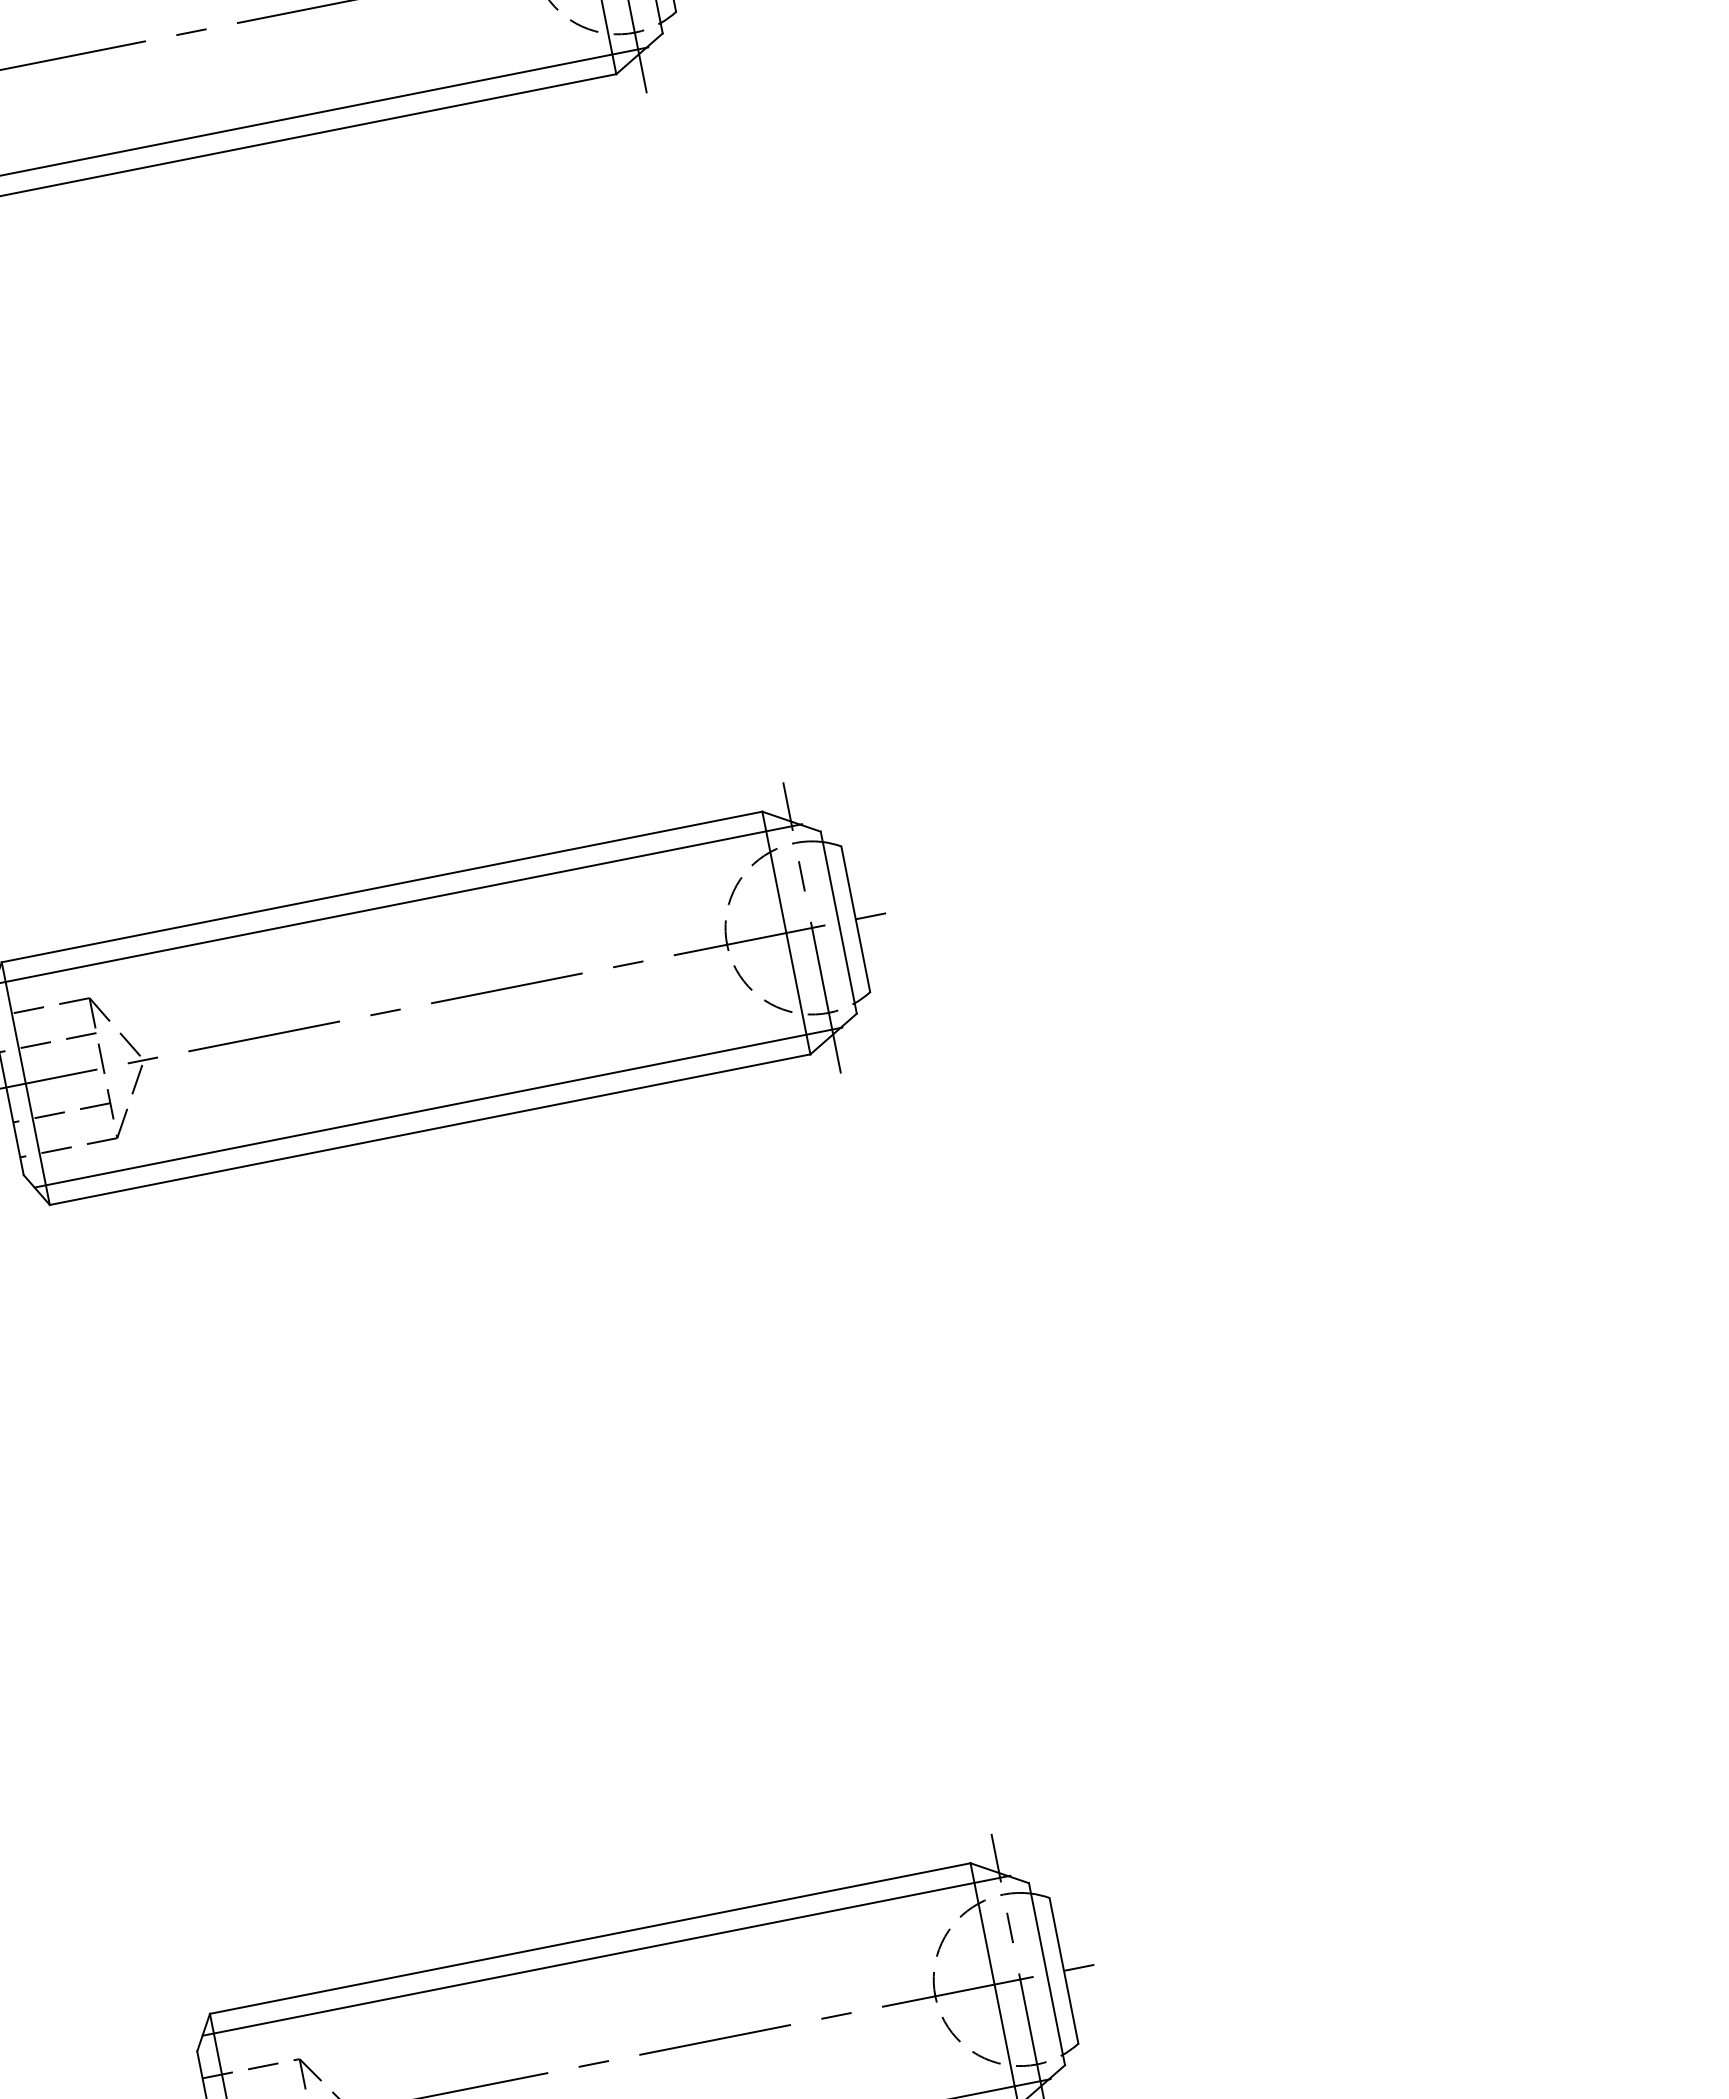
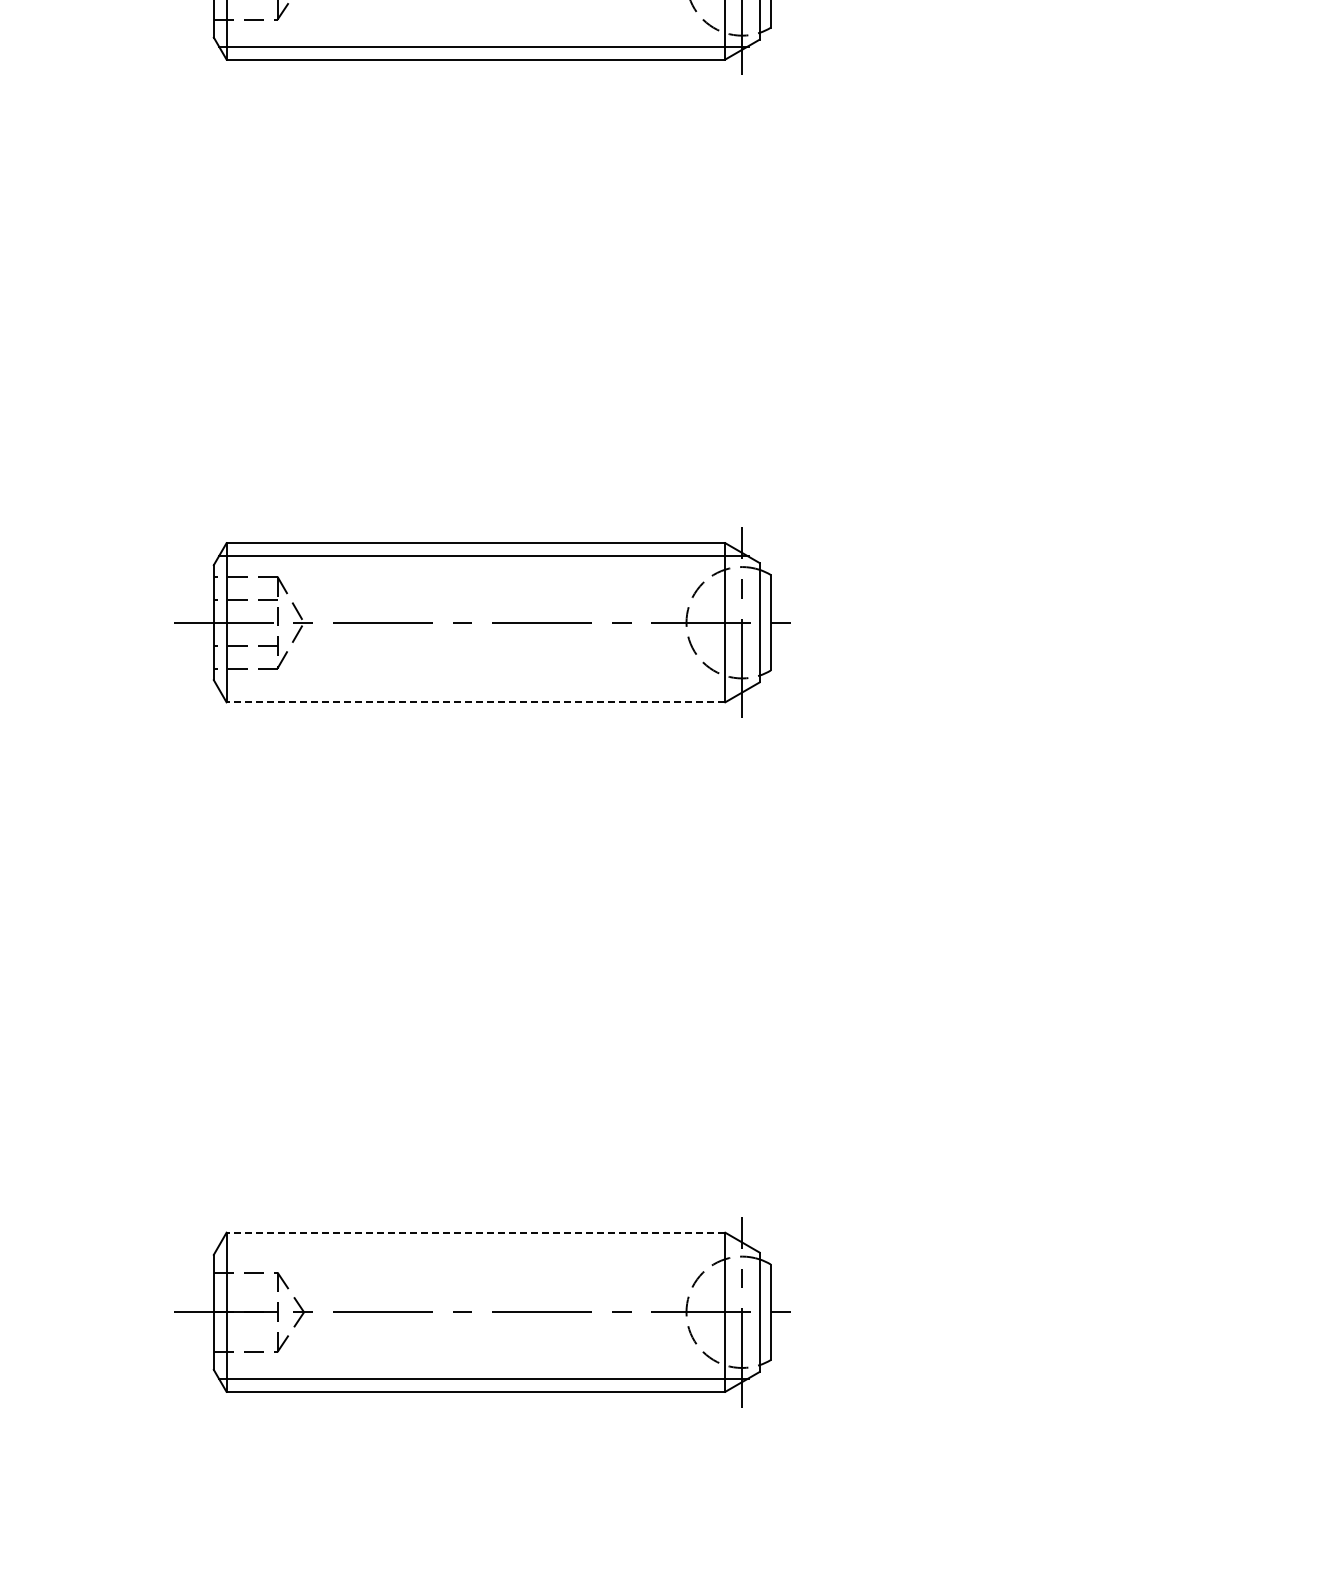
line: (437, 1107) -> (483, 689), removed
line: (429, 1130) -> (475, 702), solid -> dashed
line: (589, 1938) -> (475, 1232), solid -> dashed
line: (605, 1955) -> (483, 1245), removed

